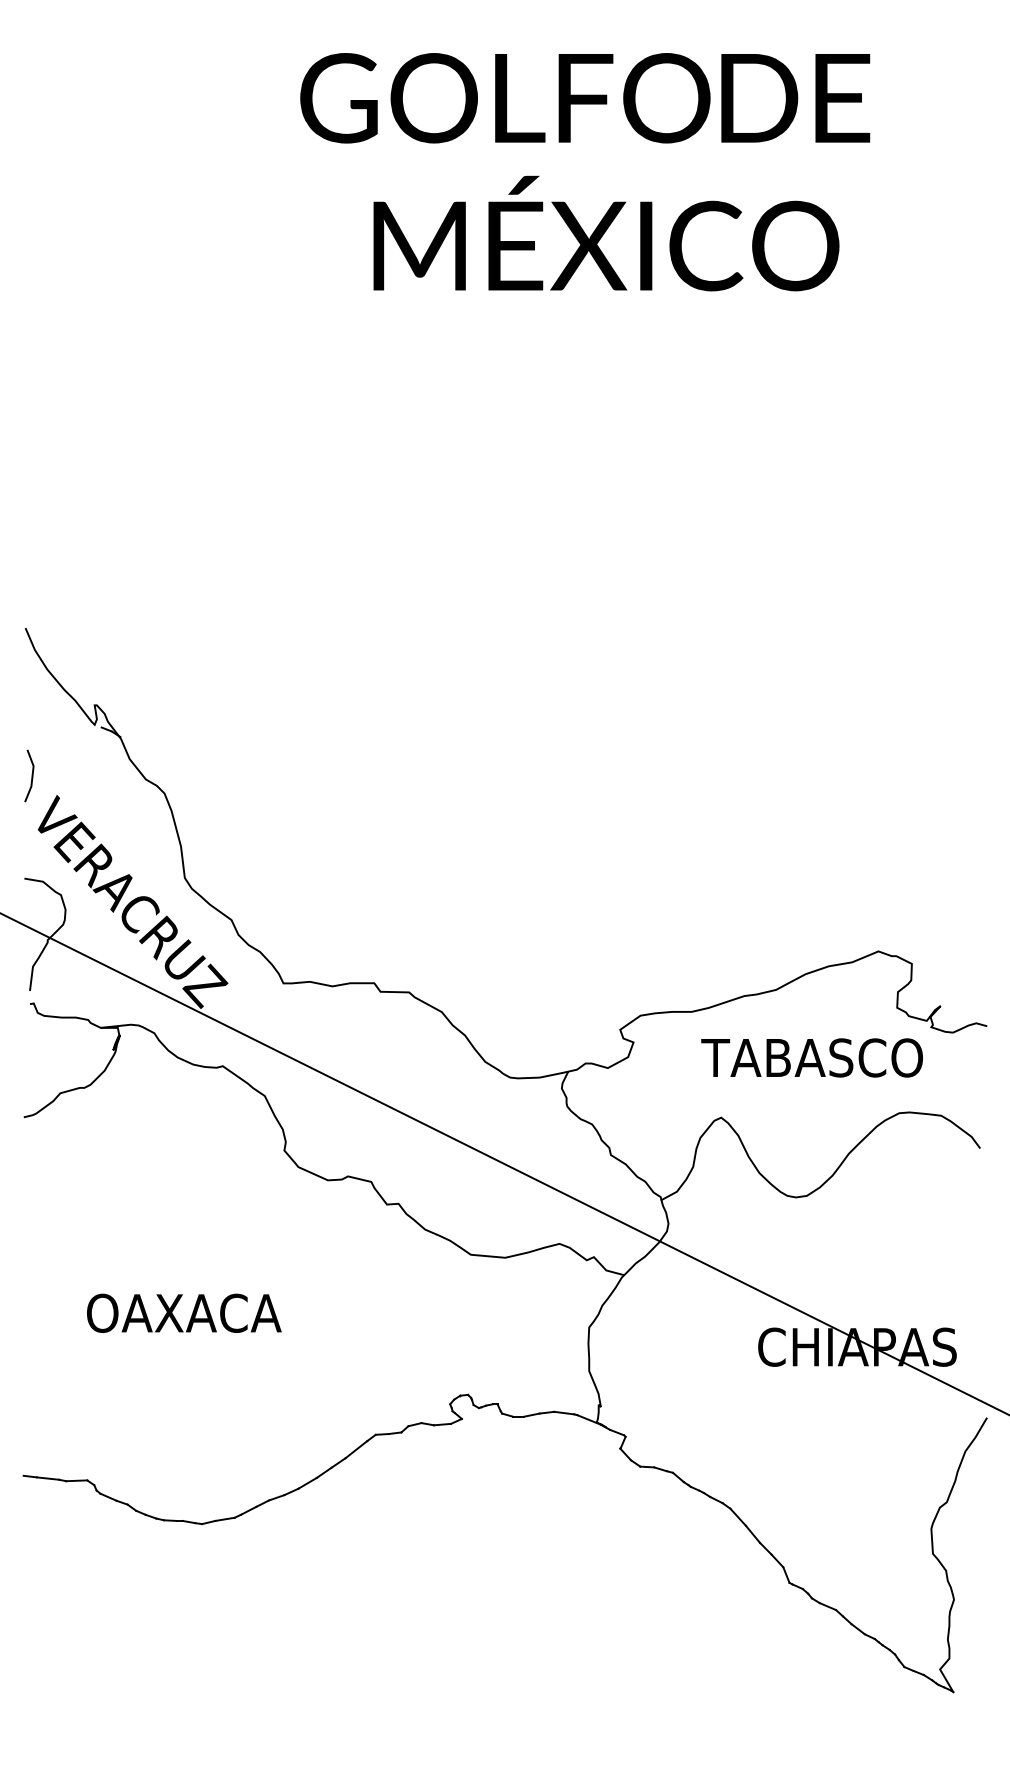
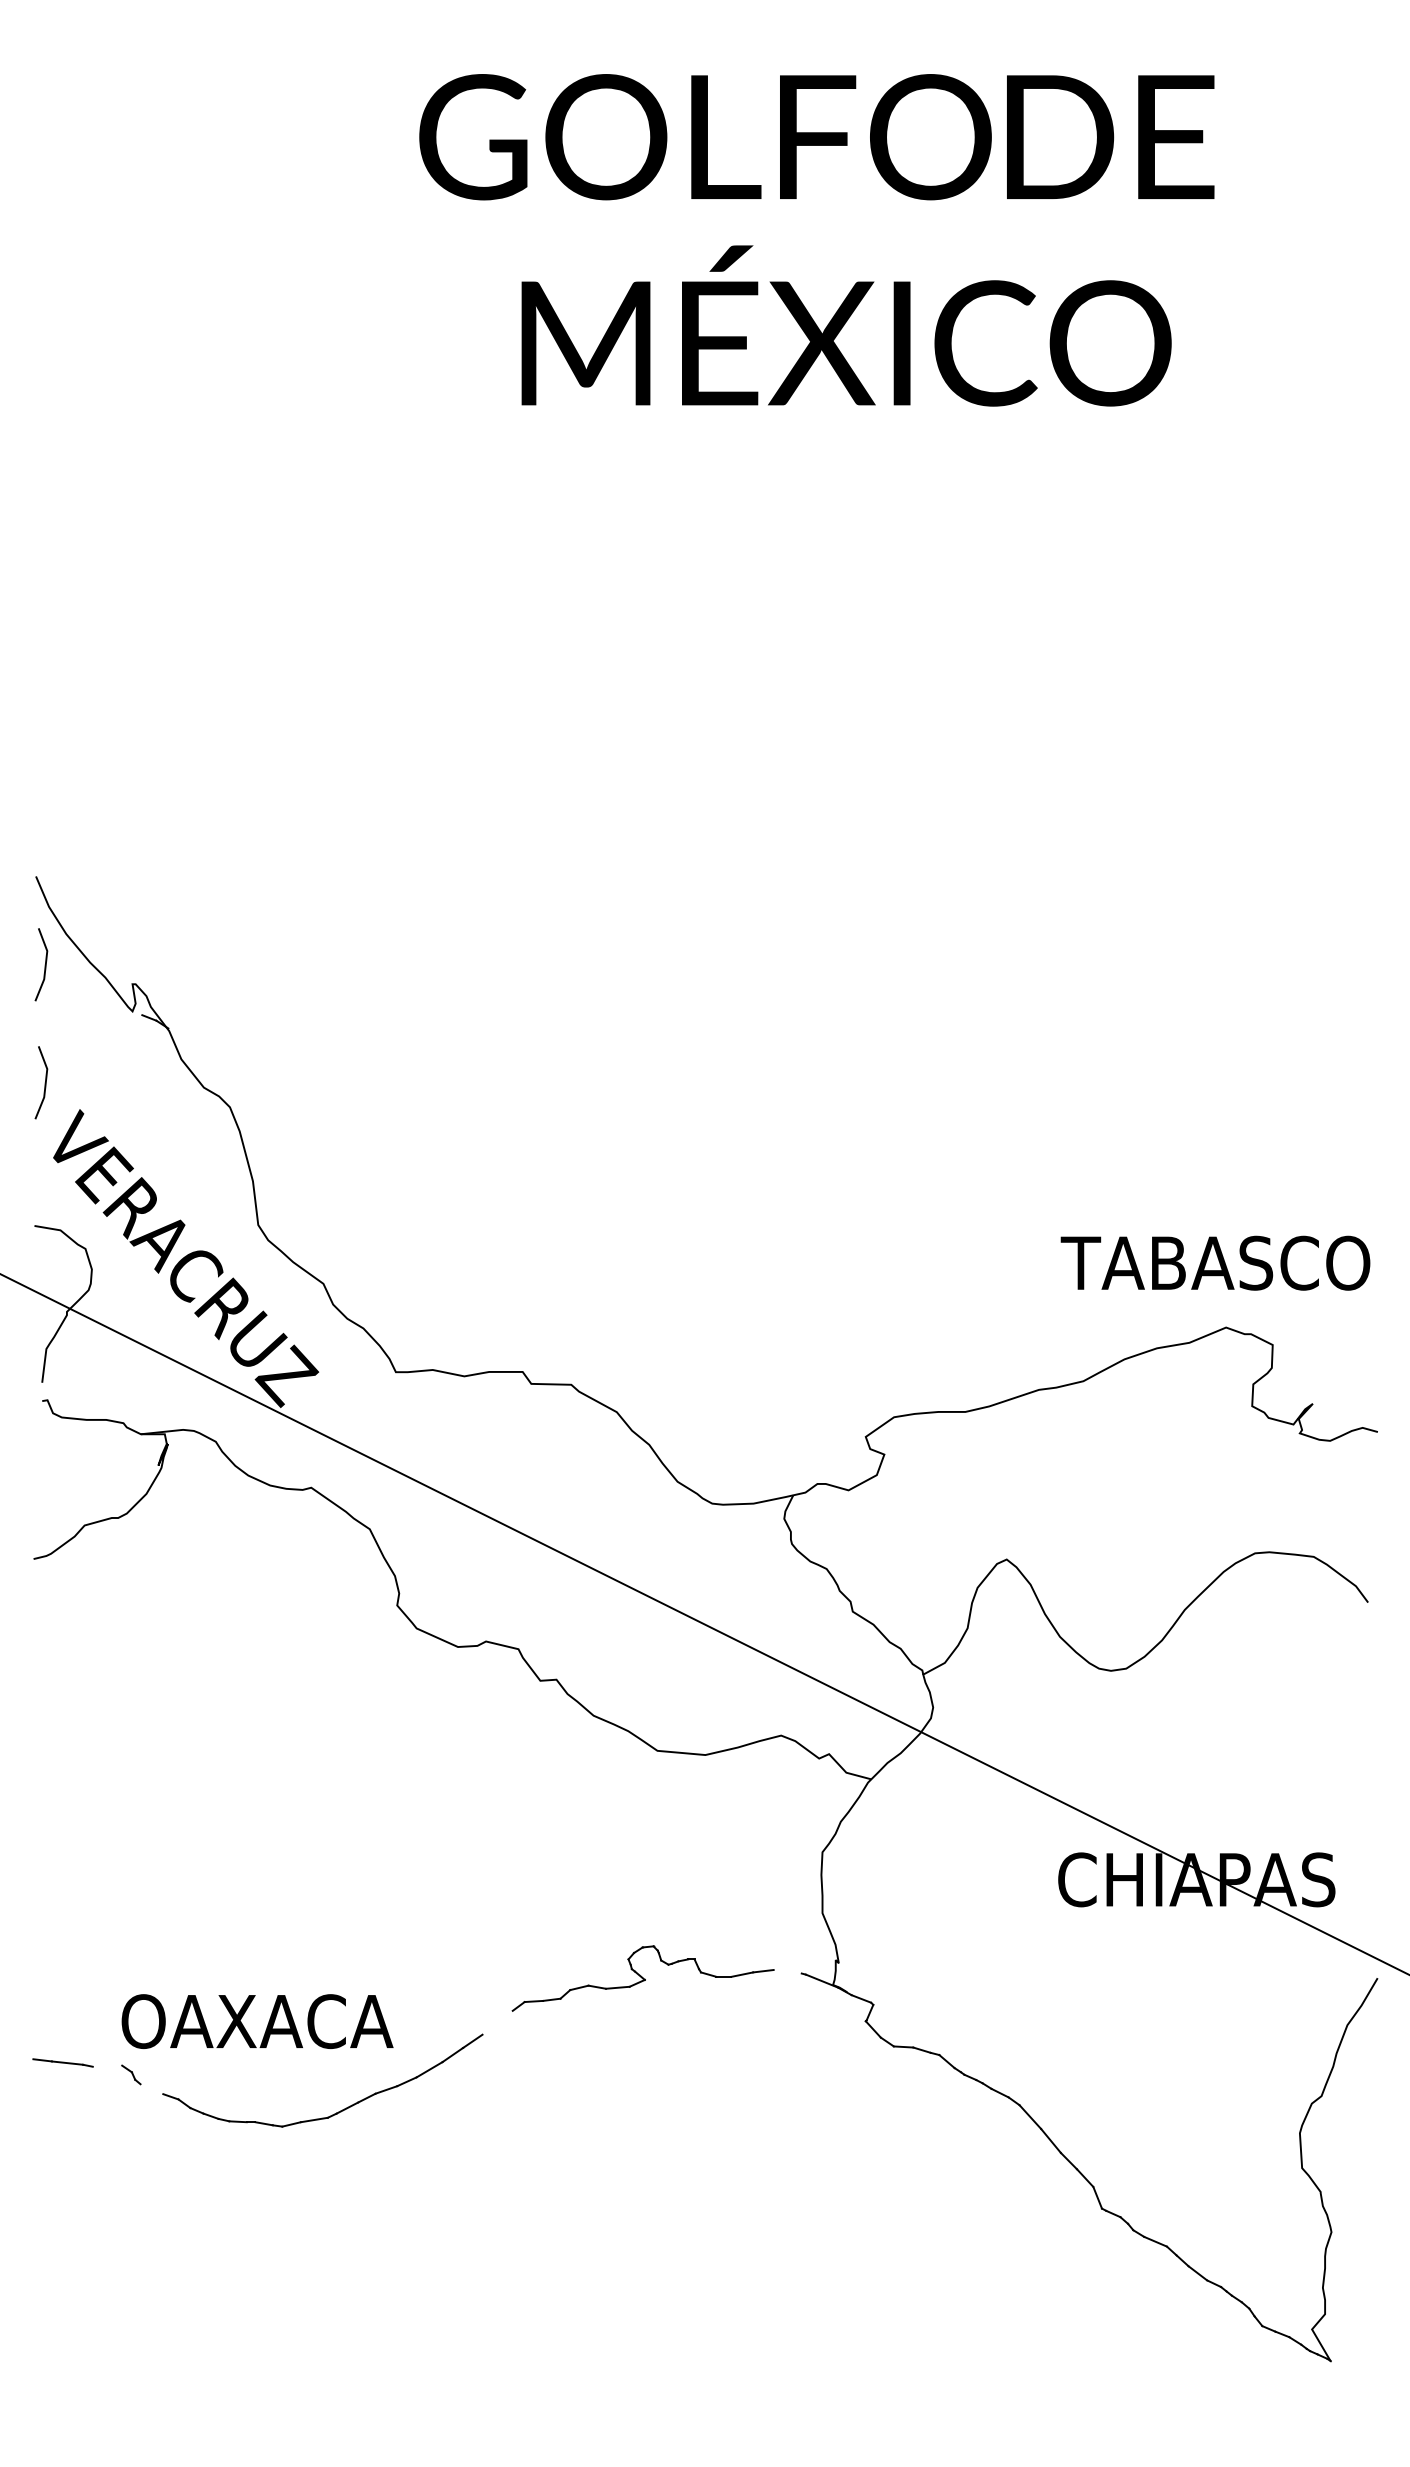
line: (31, 691) -> (44, 964), added
text: (812, 1057) -> (1215, 1262), moved
text: (184, 1313) -> (257, 2021), moved
line: (564, 1412) -> (787, 1971), removed
line: (356, 1449) -> (497, 2022), removed
line: (76, 1480) -> (107, 2065), removed
line: (108, 1497) -> (151, 2089), removed

